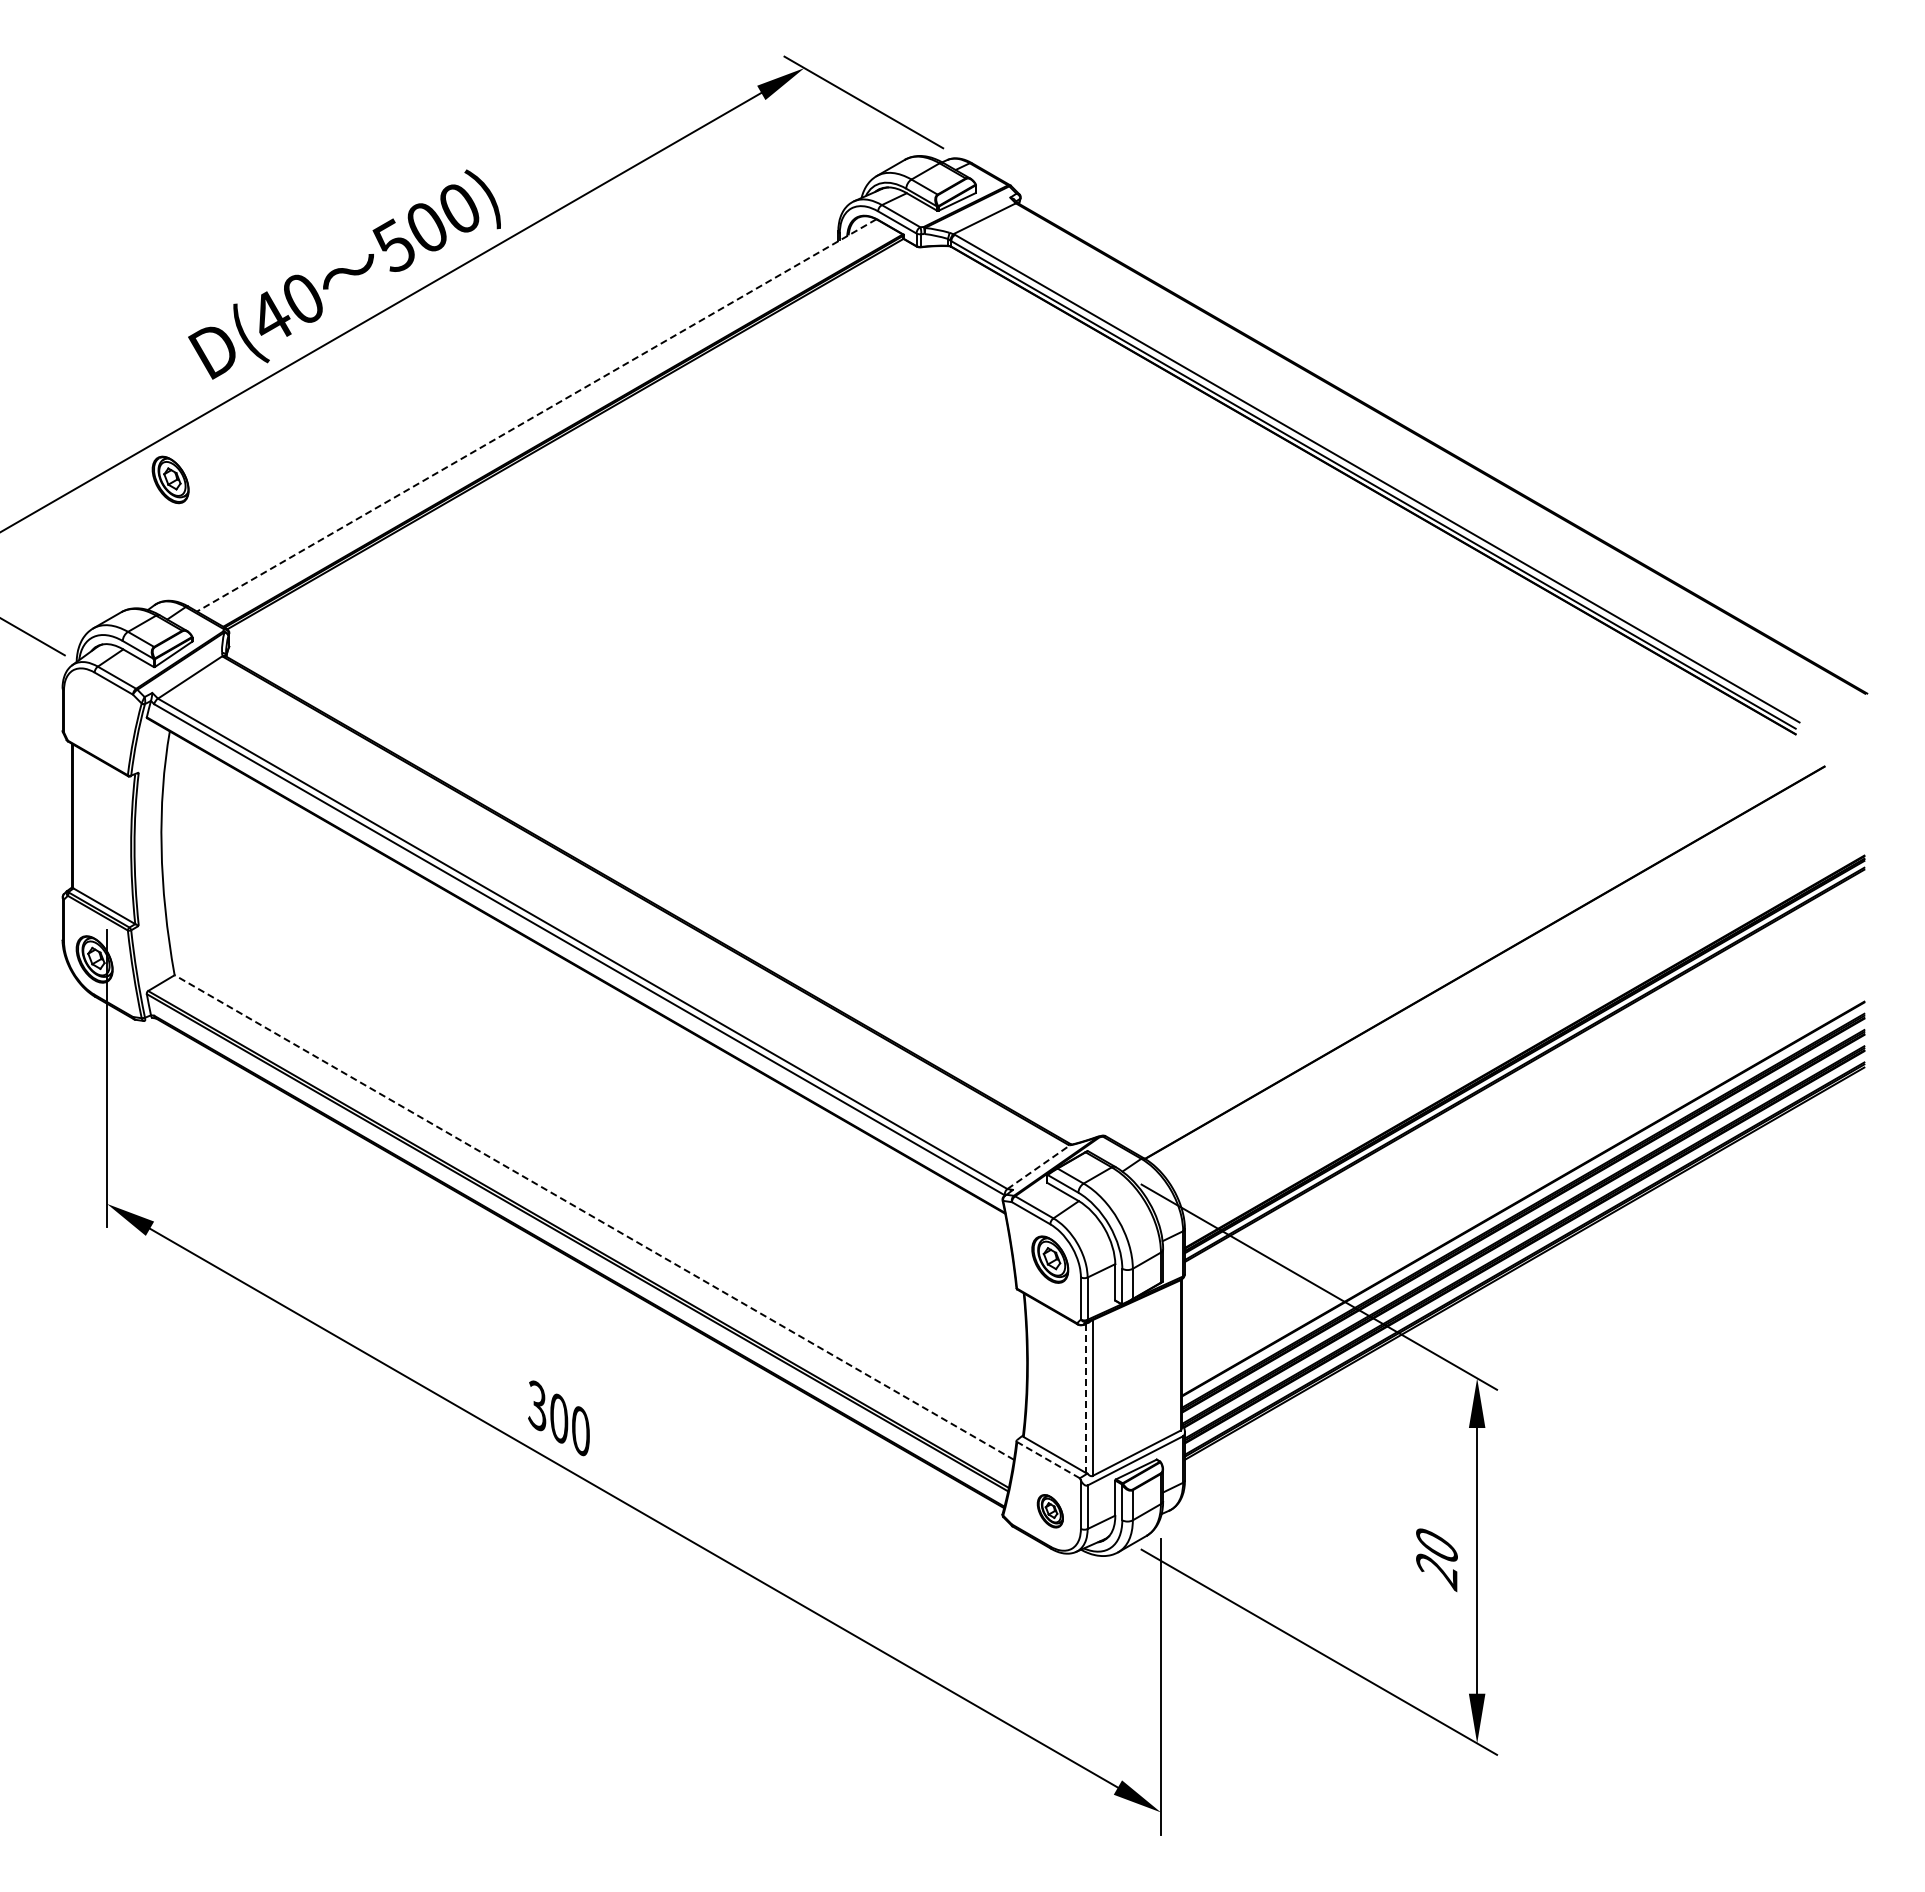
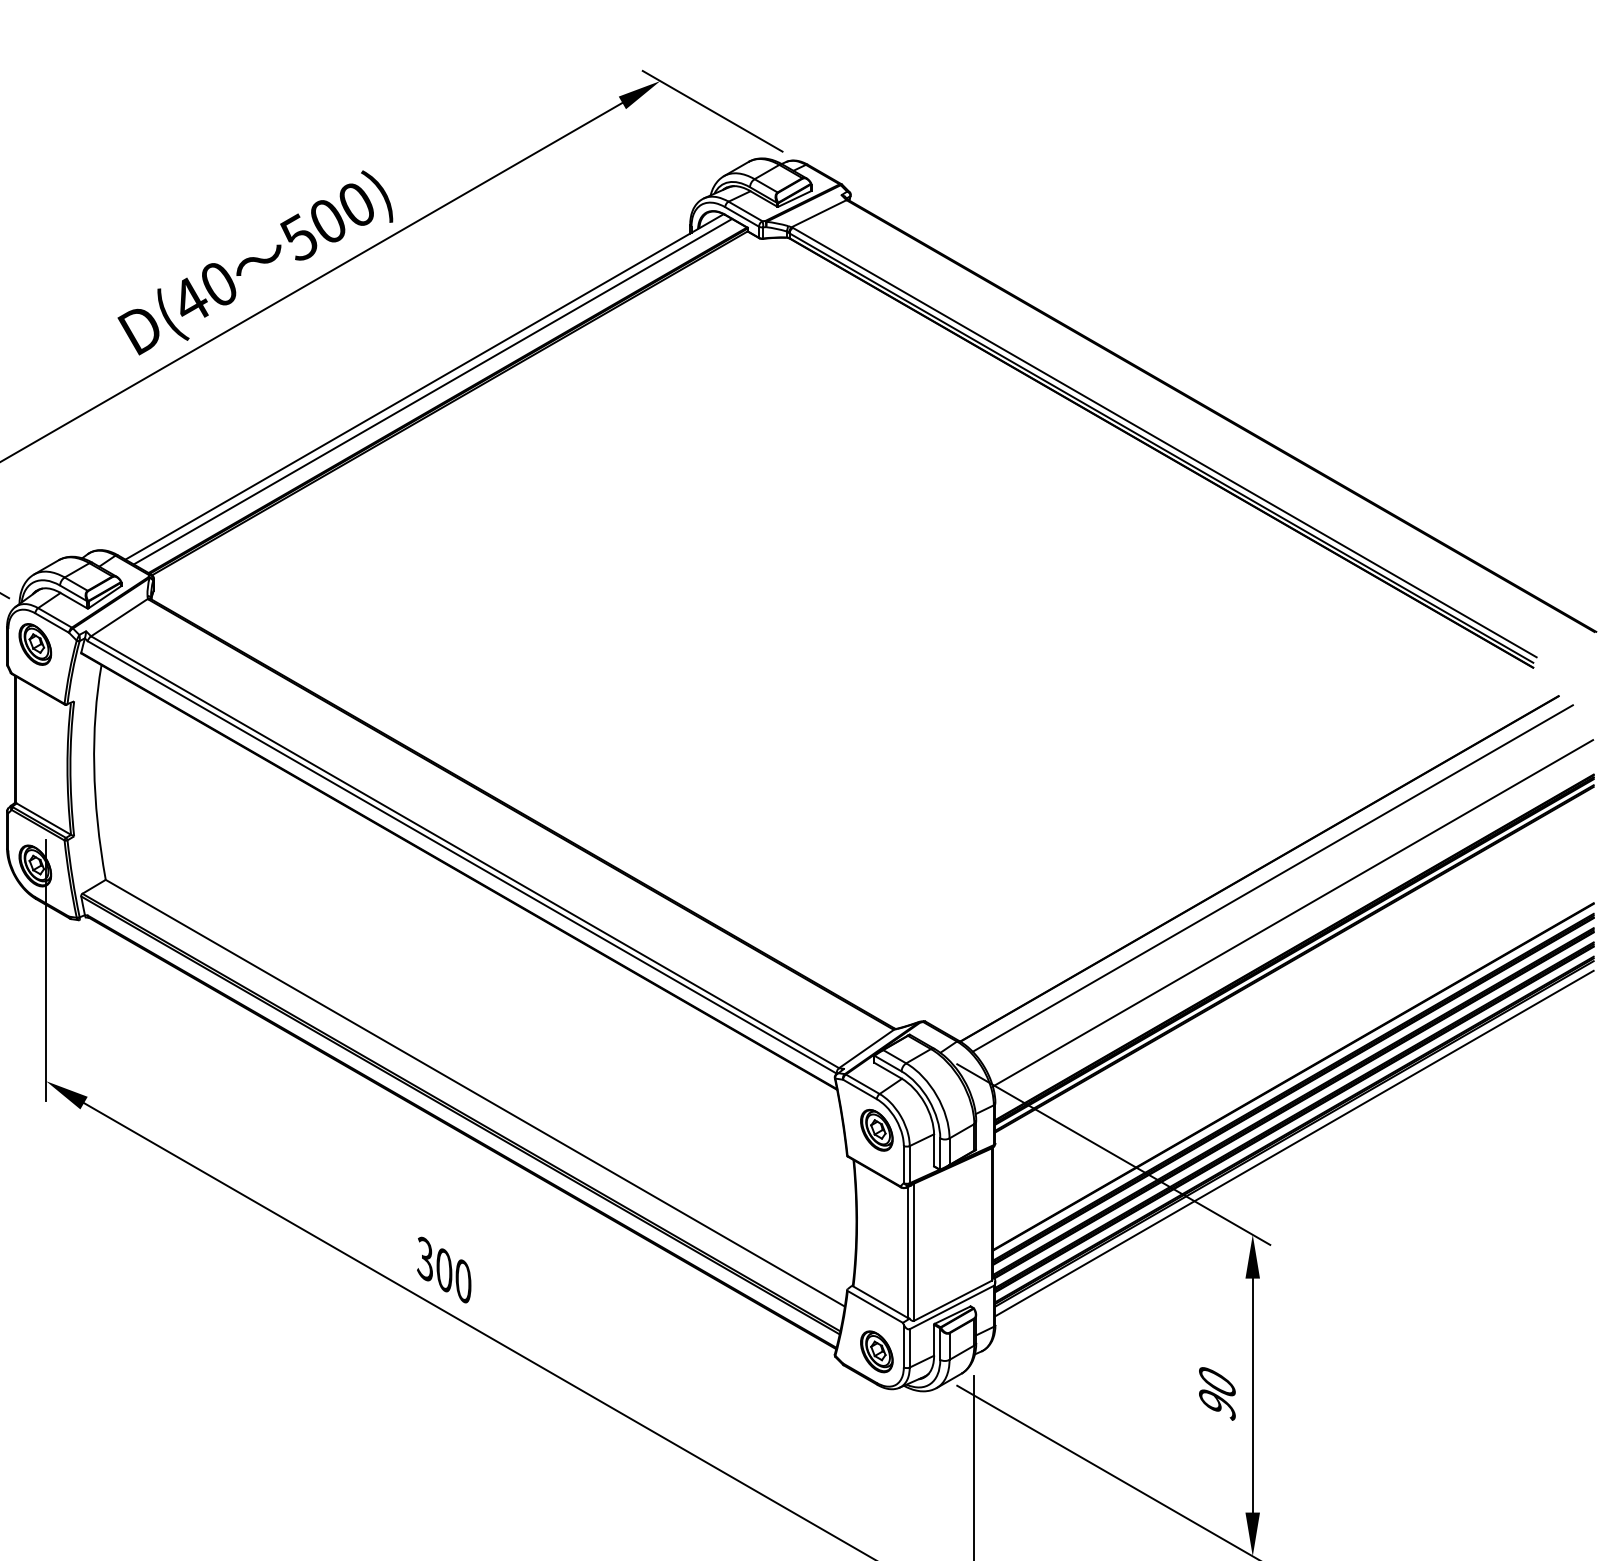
line: (536, 415) -> (424, 386), dashed -> solid
line: (545, 420) -> (432, 391), added
part: (170, 479) -> (35, 644), moved
line: (1499, 973) -> (1272, 878), added
line: (1522, 1012) -> (1292, 912), added
line: (1039, 1166) -> (867, 1048), dashed -> solid
line: (594, 1217) -> (475, 1093), dashed -> solid
line: (1524, 1274) -> (1294, 1143), added
line: (1085, 1398) -> (907, 1252), dashed -> solid
line: (1048, 1459) -> (875, 1306), dashed -> solid
part: (1050, 1511) -> (877, 1352), size x1.43
text: (1436, 1572) -> (1216, 1405), 20 -> 90

